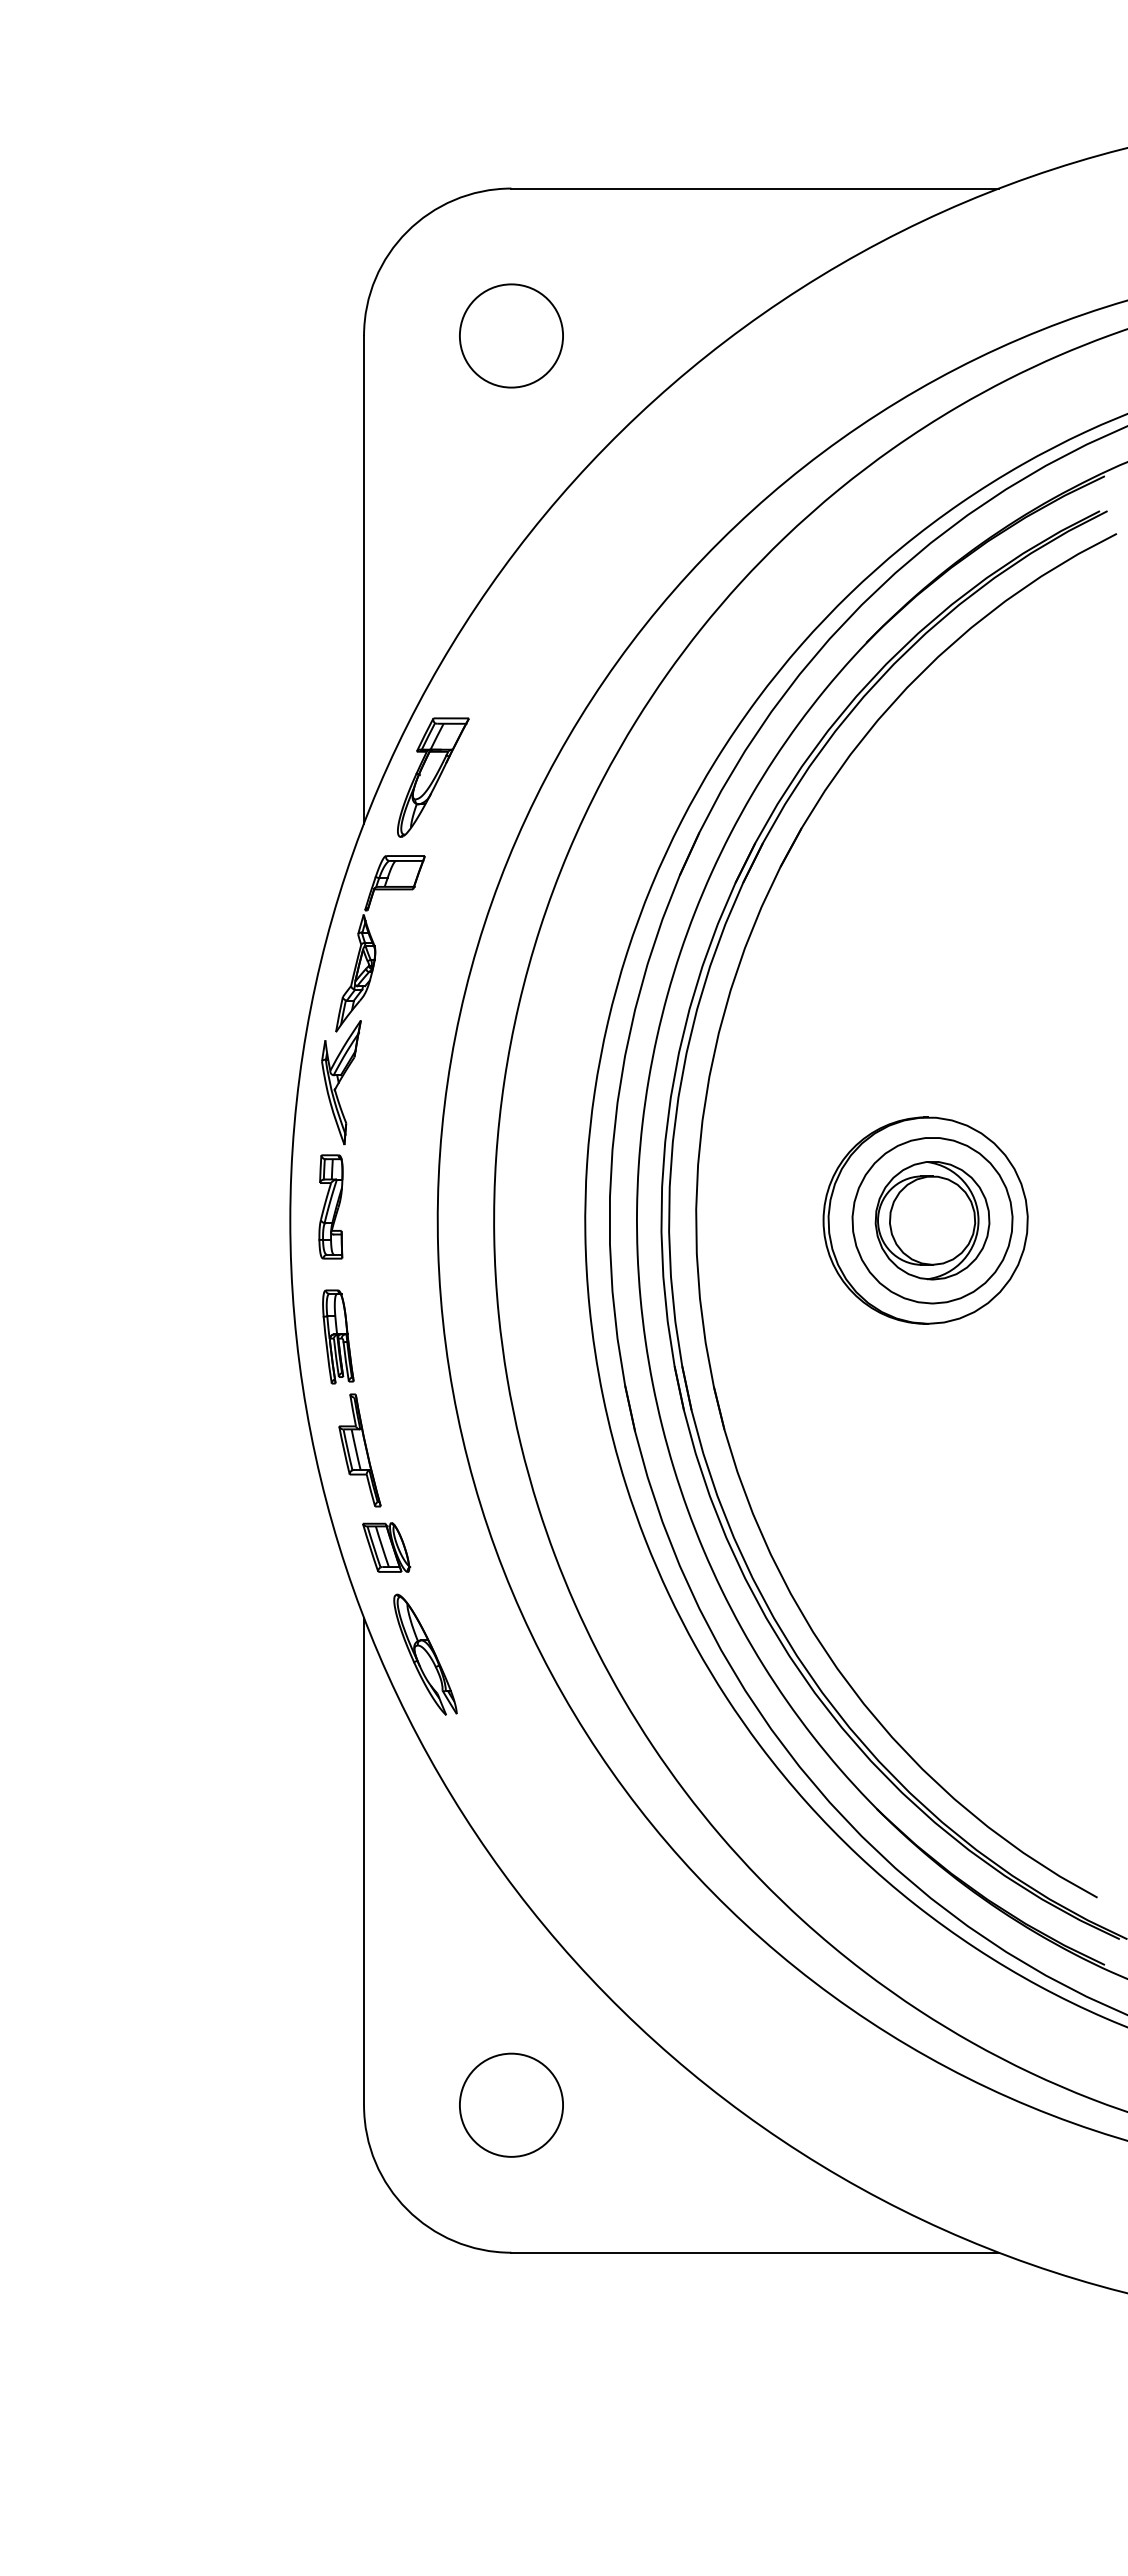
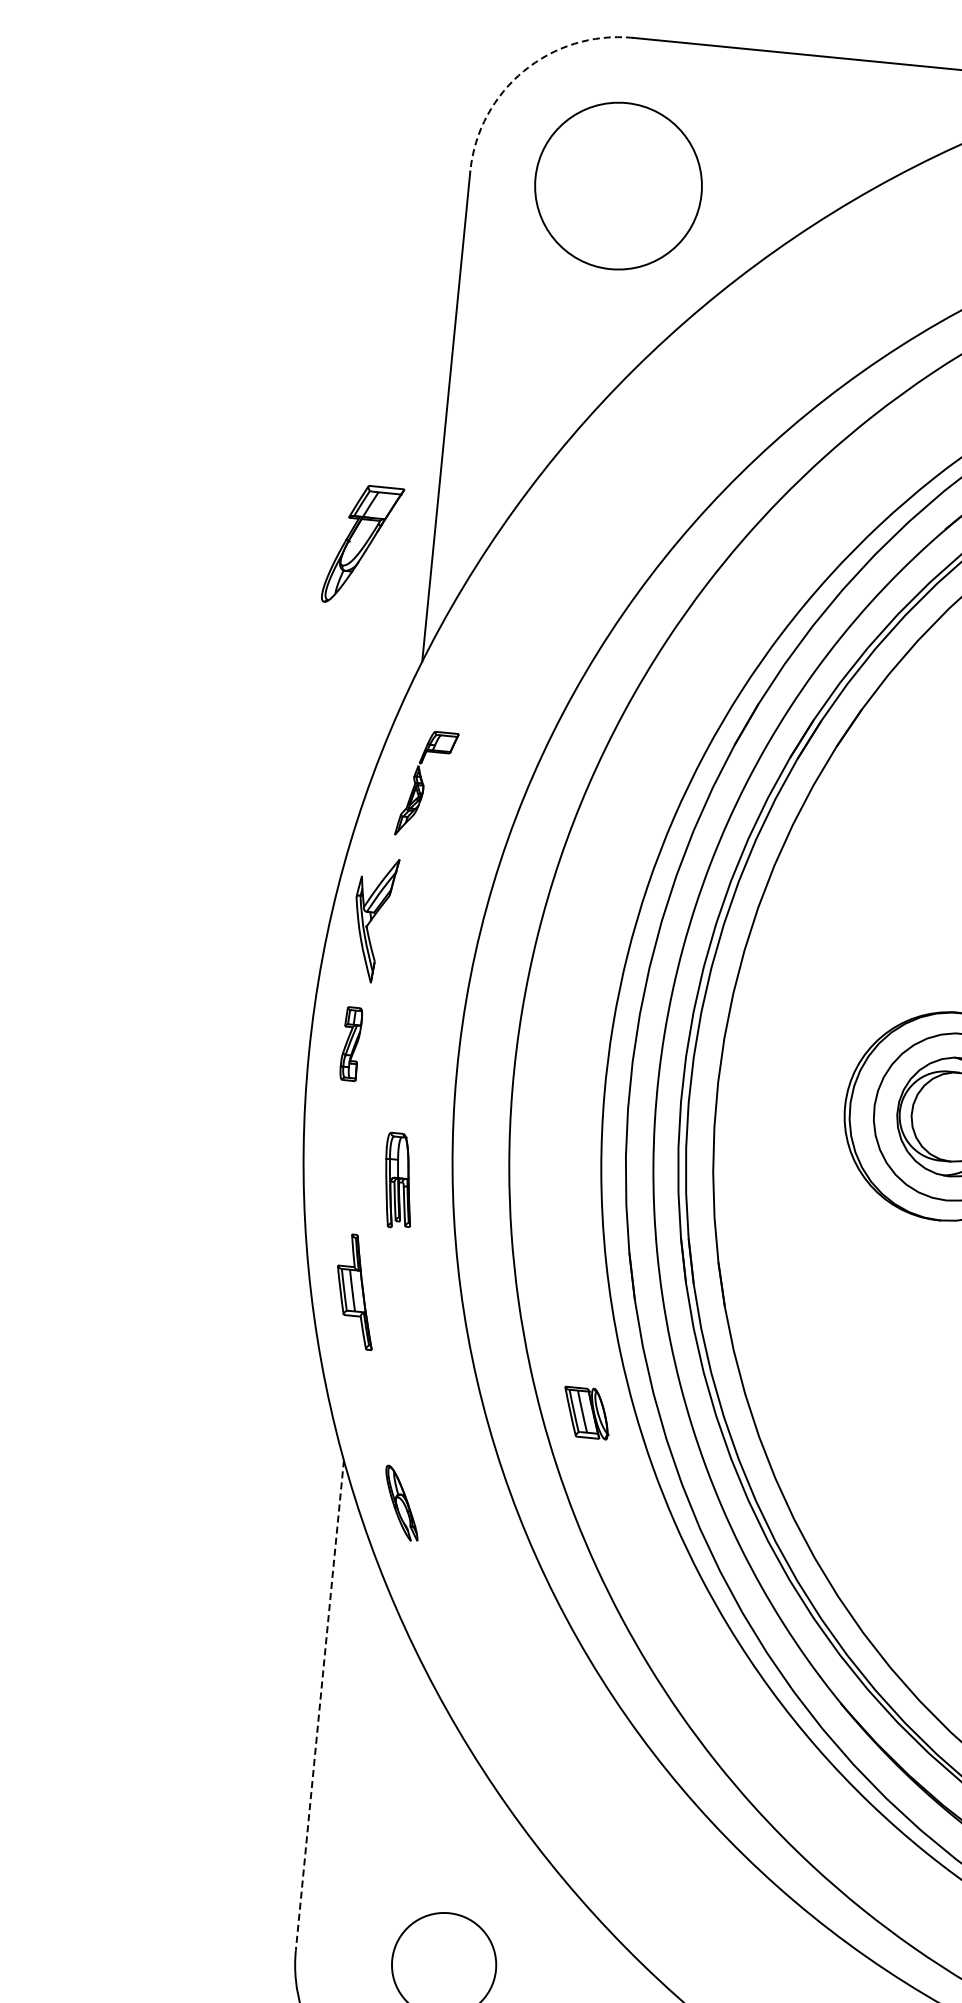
arc: (407, 231) -> (524, 70), solid -> dashed
circle: (511, 335) -> (618, 185), size x1.6
part: (433, 777) -> (363, 545), moved
part: (380, 943) -> (426, 784), size x0.6
part: (330, 1206) -> (350, 1043), size x0.7
part: (338, 1336) -> (399, 1180), moved
part: (386, 1547) -> (586, 1412), moved
part: (425, 1654) -> (402, 1503), size x0.6
line: (364, 1861) -> (320, 1705), solid -> dashed

